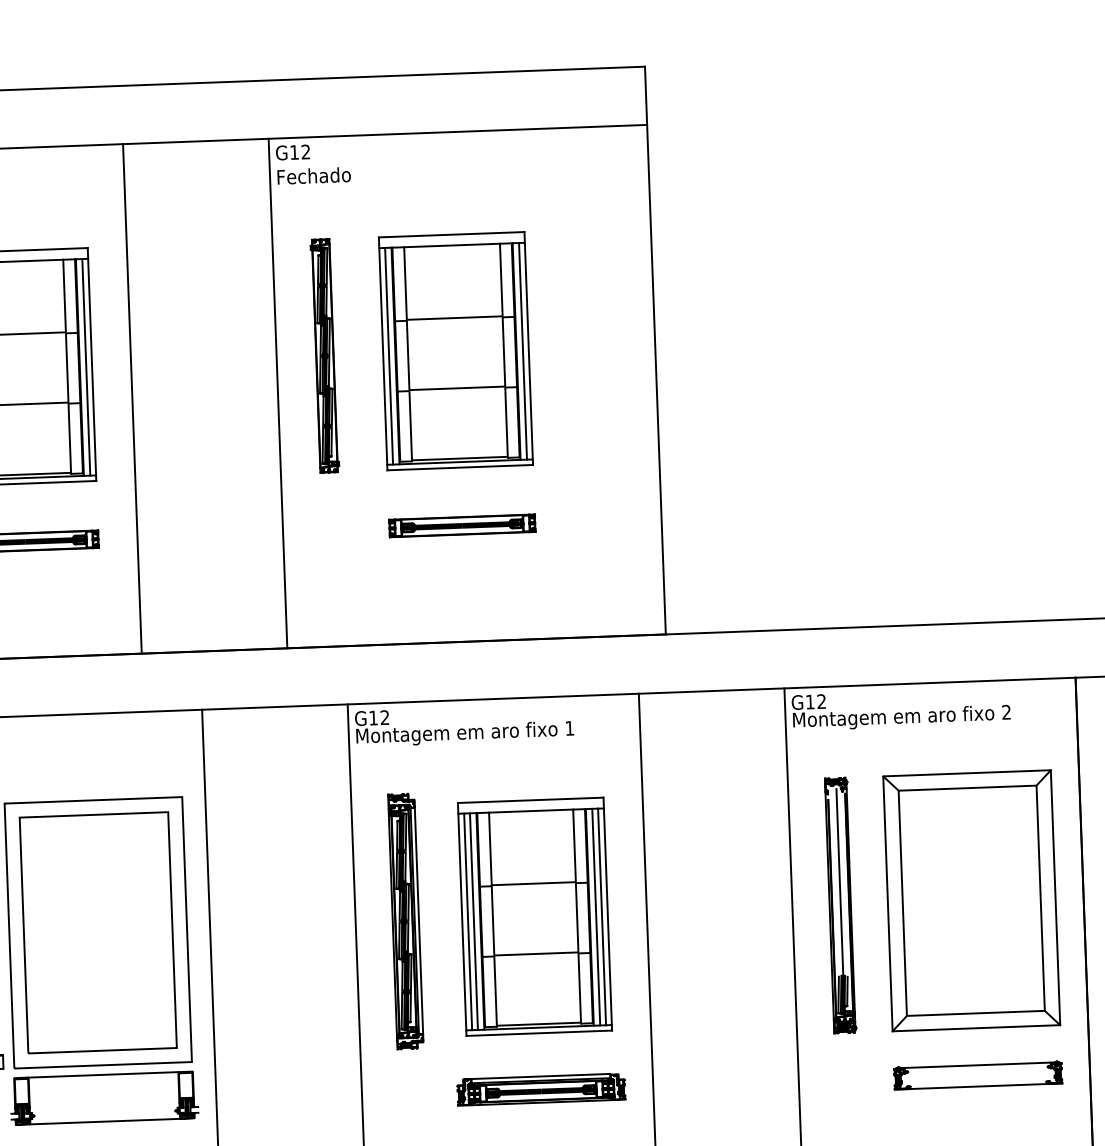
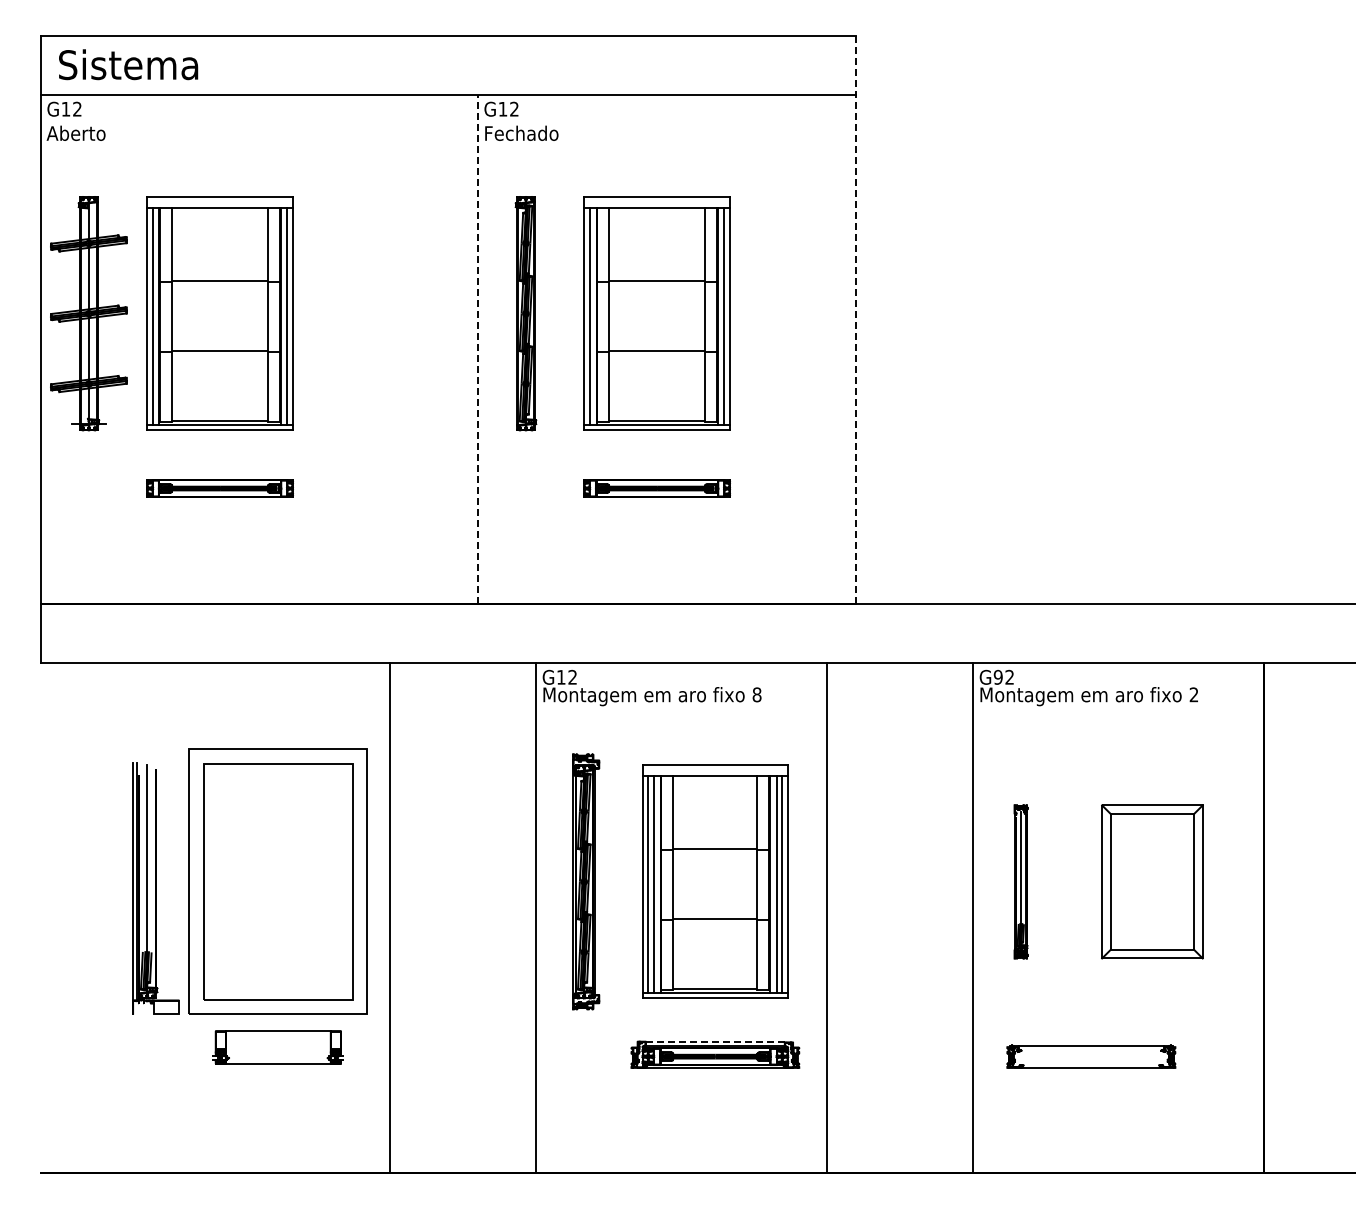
line: (655, 349) -> (856, 319), solid -> dashed
line: (277, 393) -> (477, 349), solid -> dashed
line: (132, 398) -> (332, 349), removed
text: (809, 701) -> (997, 676), G12 -> G92
text: (569, 728) -> (756, 694), 1 -> 8
part: (971, 900) -> (1152, 881), size x0.6
part: (840, 905) -> (1021, 881), size x0.6
line: (419, 920) -> (599, 881), removed
part: (978, 1075) -> (1091, 1056), moved
line: (540, 1076) -> (715, 1041), solid -> dashed
part: (104, 1098) -> (278, 1047), size x0.7

